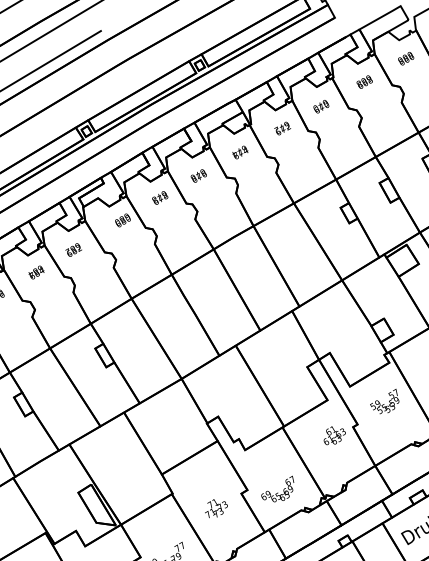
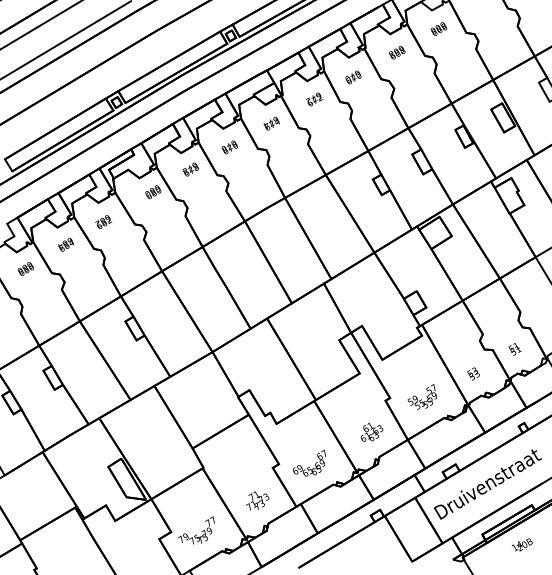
text: (384, 401) -> (422, 396), moved
text: (334, 435) -> (371, 432), moved
text: (216, 508) -> (257, 500), moved

